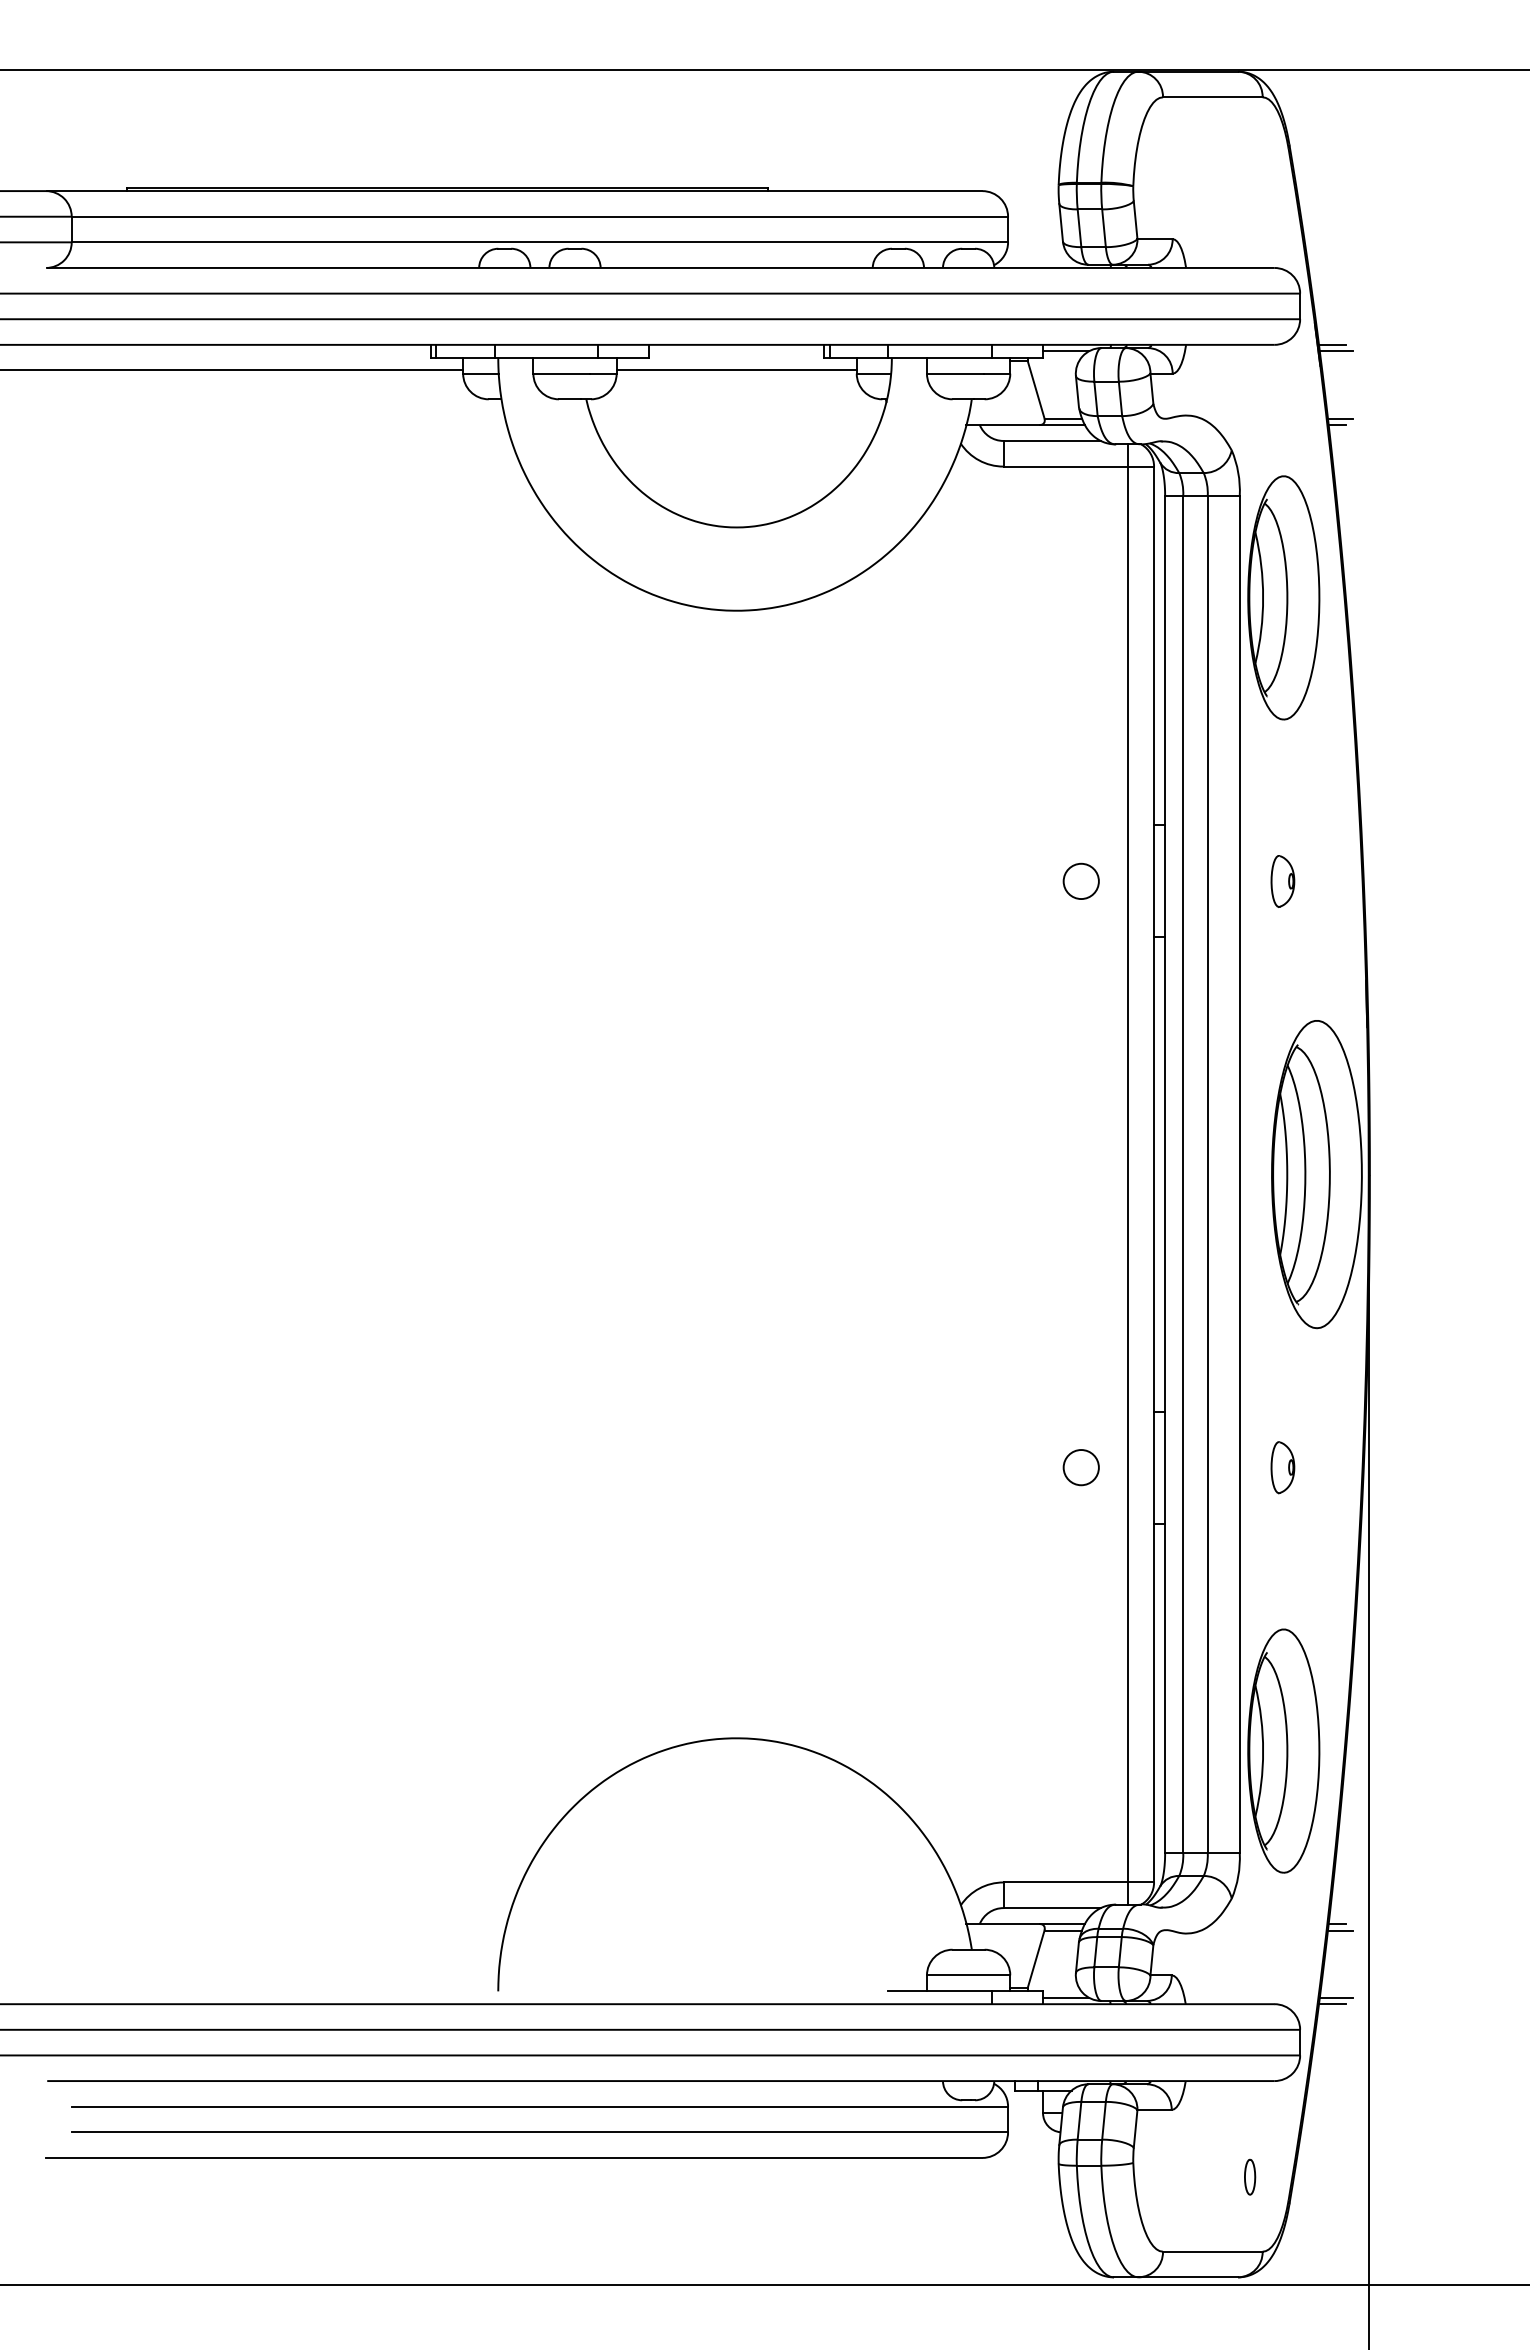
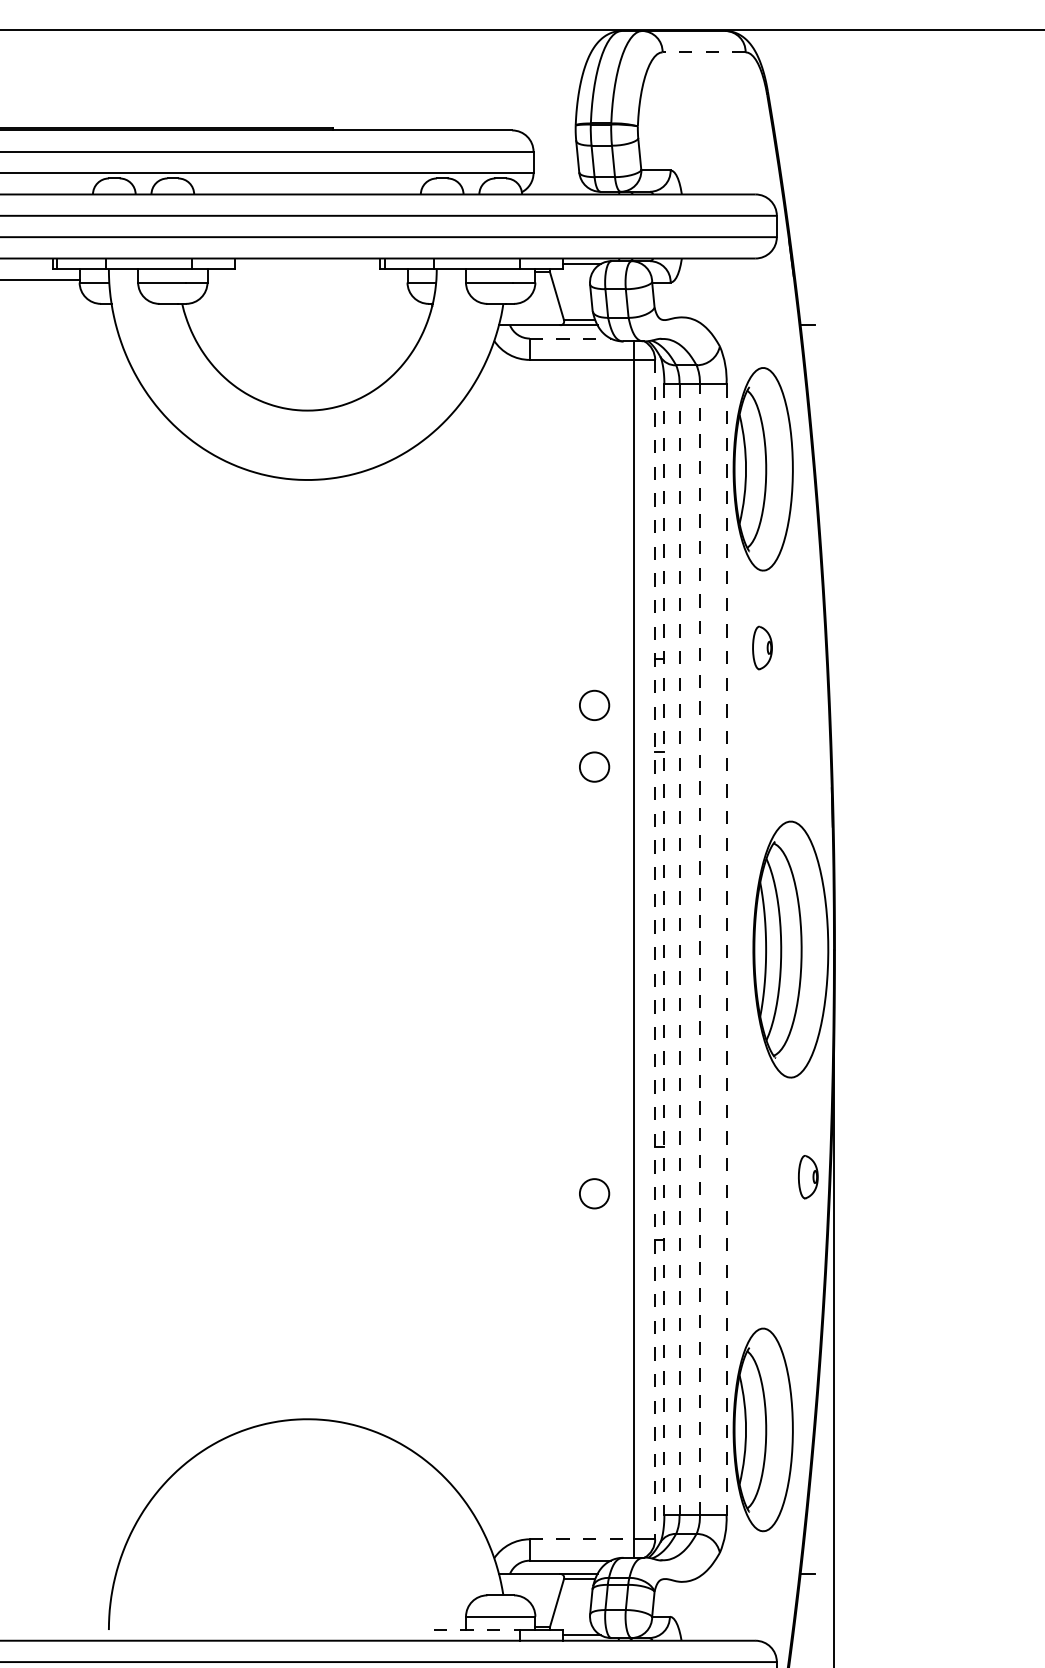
line: (1212, 97) -> (703, 52), solid -> dashed
line: (1331, 344) -> (802, 258), removed
line: (1335, 351) -> (806, 264), removed
line: (736, 370) -> (307, 279), removed
line: (1339, 418) -> (809, 319), removed
line: (1052, 440) -> (570, 338), solid -> dashed
part: (1282, 881) -> (762, 648), moved
circle: (1080, 954) -> (593, 766), added
line: (1154, 1174) -> (655, 949), solid -> dashed
line: (1165, 1174) -> (664, 949), solid -> dashed
line: (1183, 1174) -> (679, 949), solid -> dashed
line: (1207, 1174) -> (699, 949), solid -> dashed
line: (1239, 1174) -> (726, 949), solid -> dashed
part: (1282, 1467) -> (807, 1177), moved
line: (1066, 1882) -> (582, 1539), solid -> dashed
line: (1339, 1930) -> (809, 1579), removed
line: (940, 1991) -> (477, 1630), solid -> dashed
line: (1335, 1997) -> (806, 1635), removed
line: (1331, 2004) -> (802, 1640), removed

